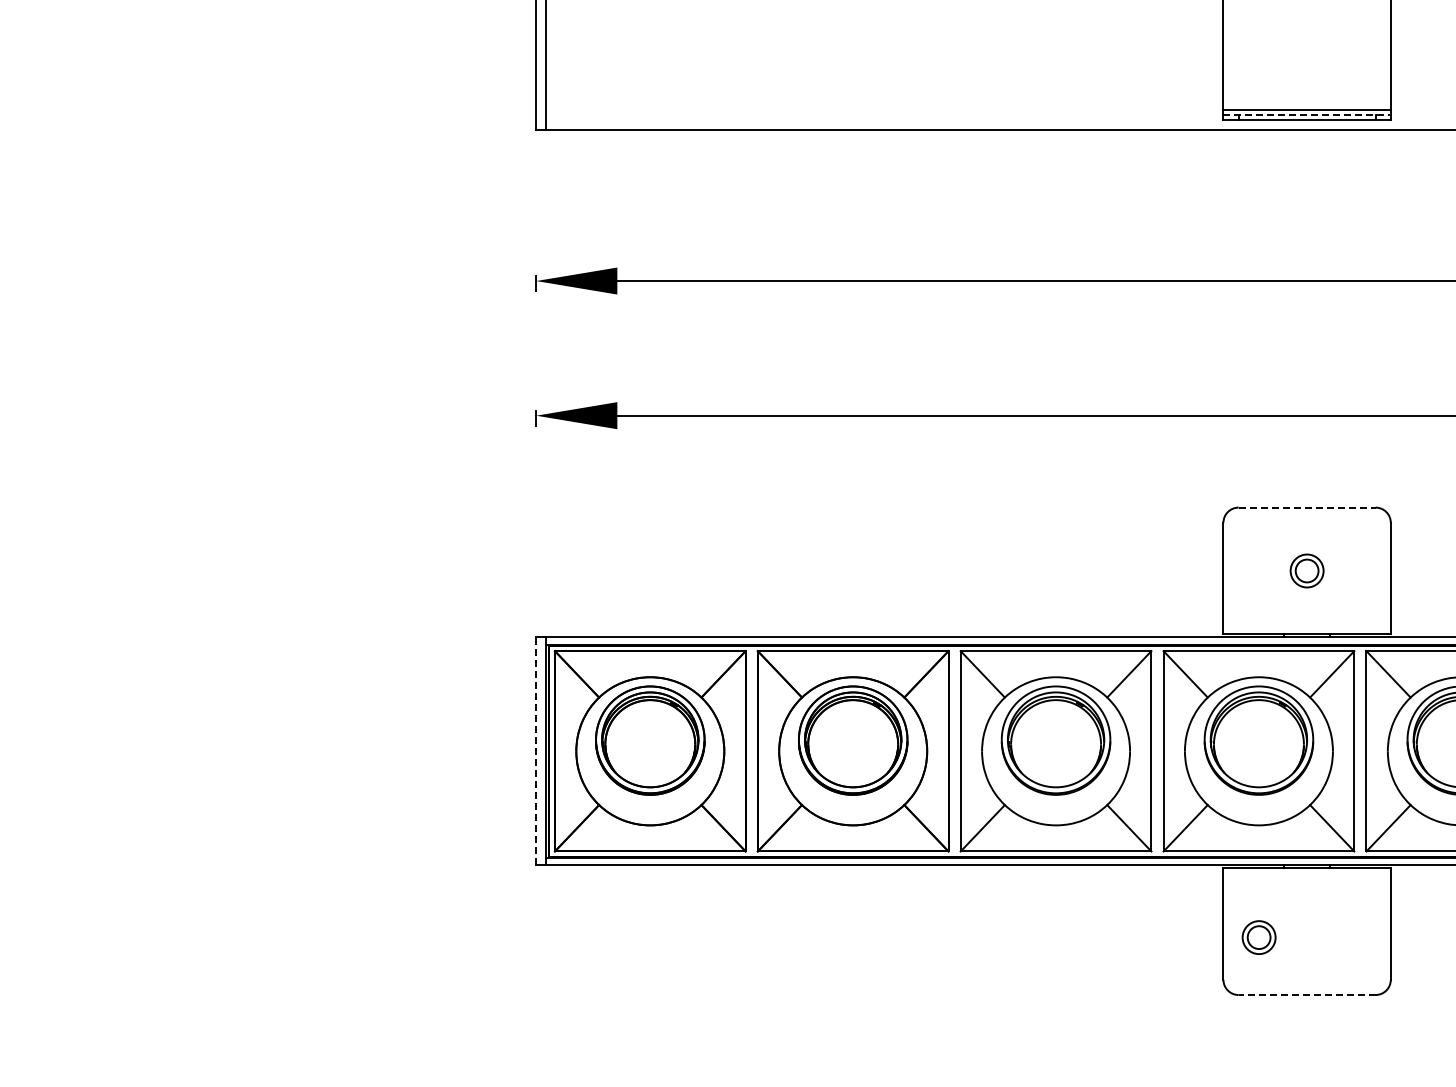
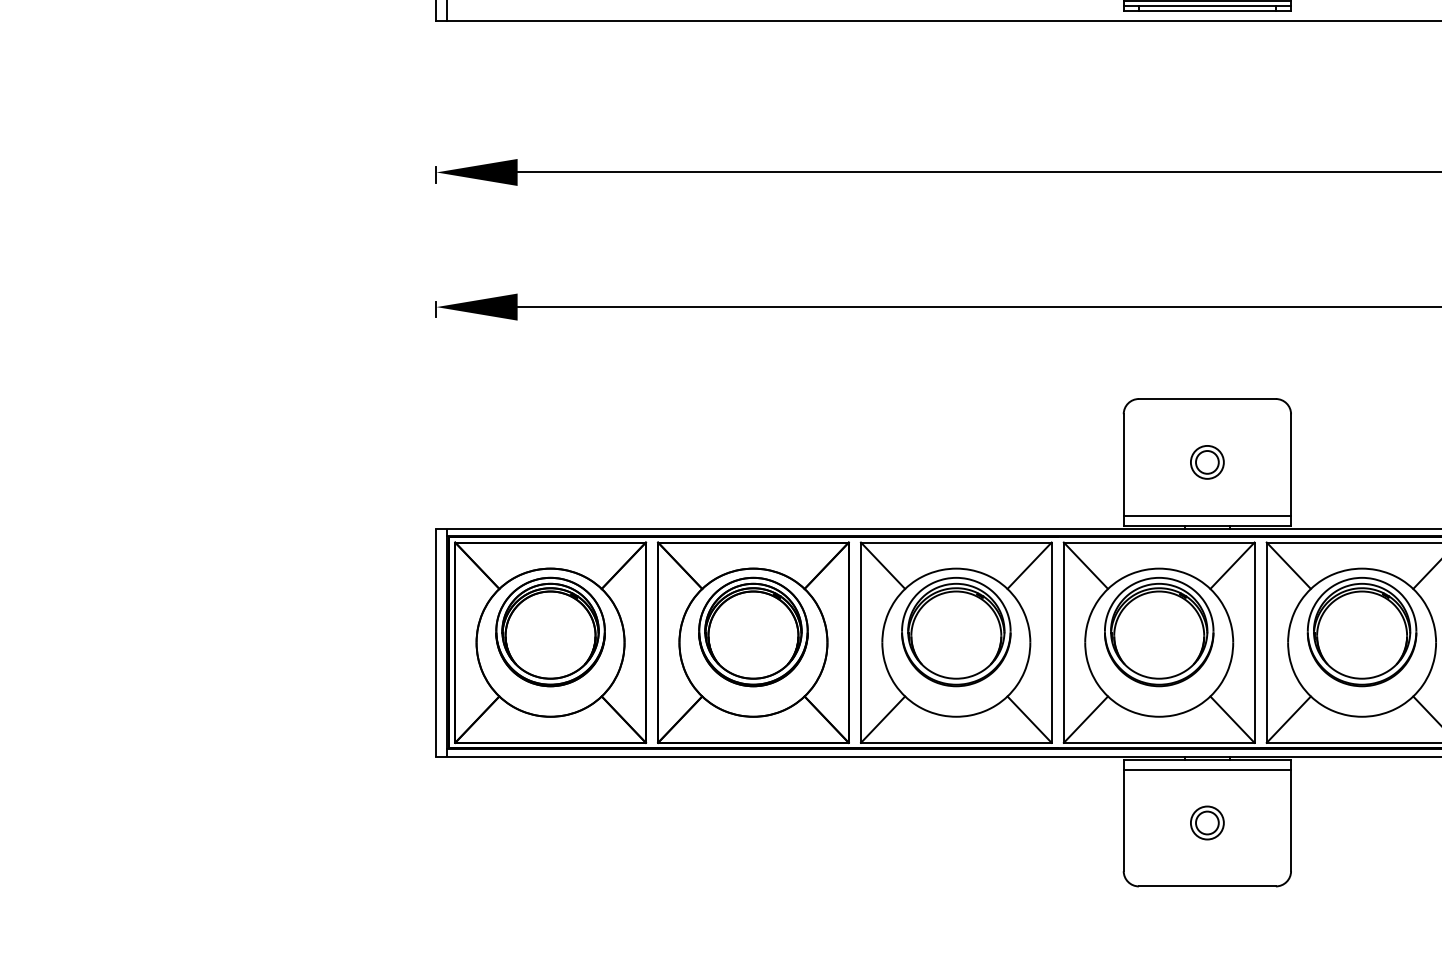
line: (1307, 114) -> (1207, 5), dashed -> solid
line: (1307, 507) -> (1207, 398), dashed -> solid
line: (1306, 624) -> (1206, 515), added
line: (536, 750) -> (436, 641), dashed -> solid
line: (1306, 878) -> (1206, 769), added
part: (1258, 937) -> (1206, 822), moved
line: (1306, 995) -> (1206, 886), dashed -> solid

